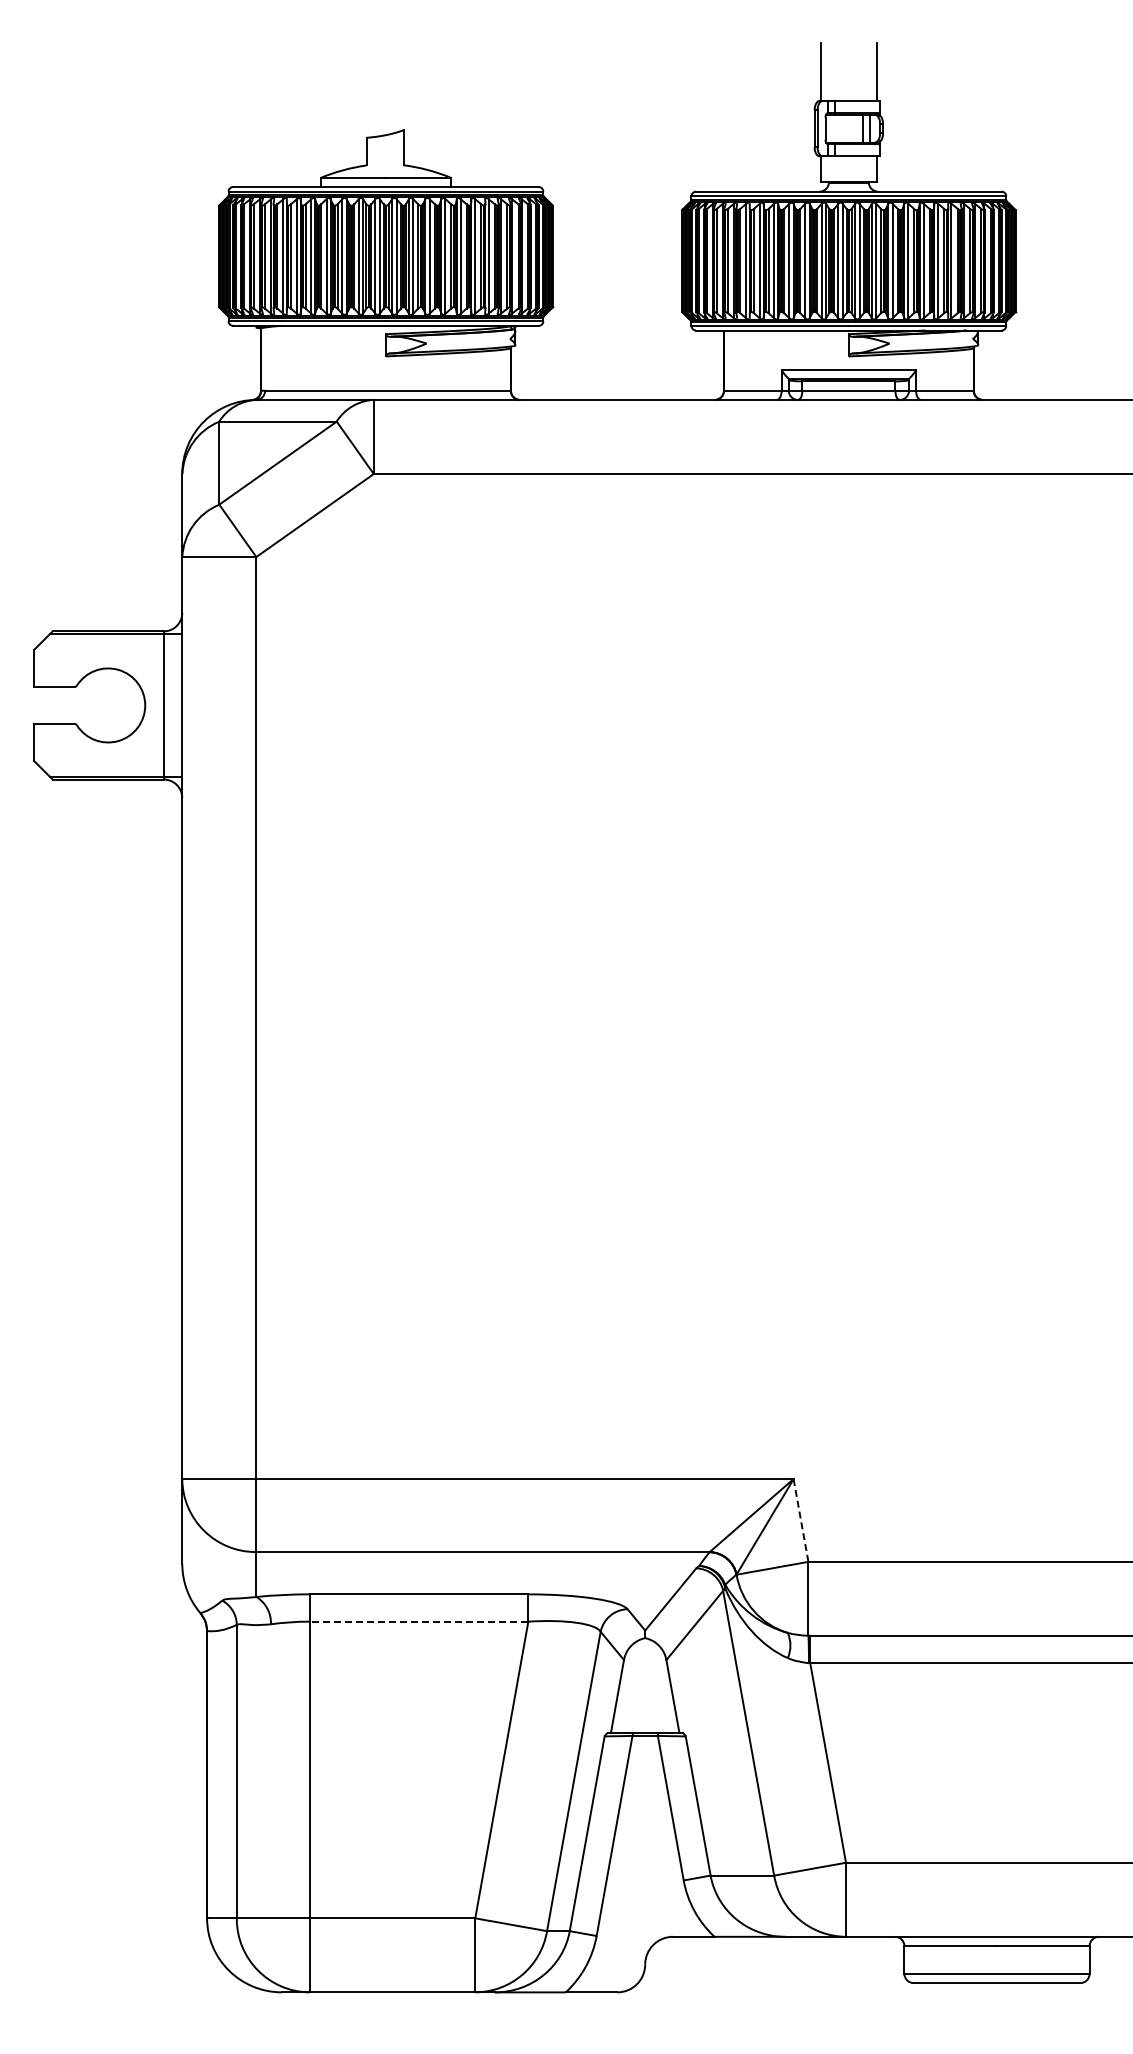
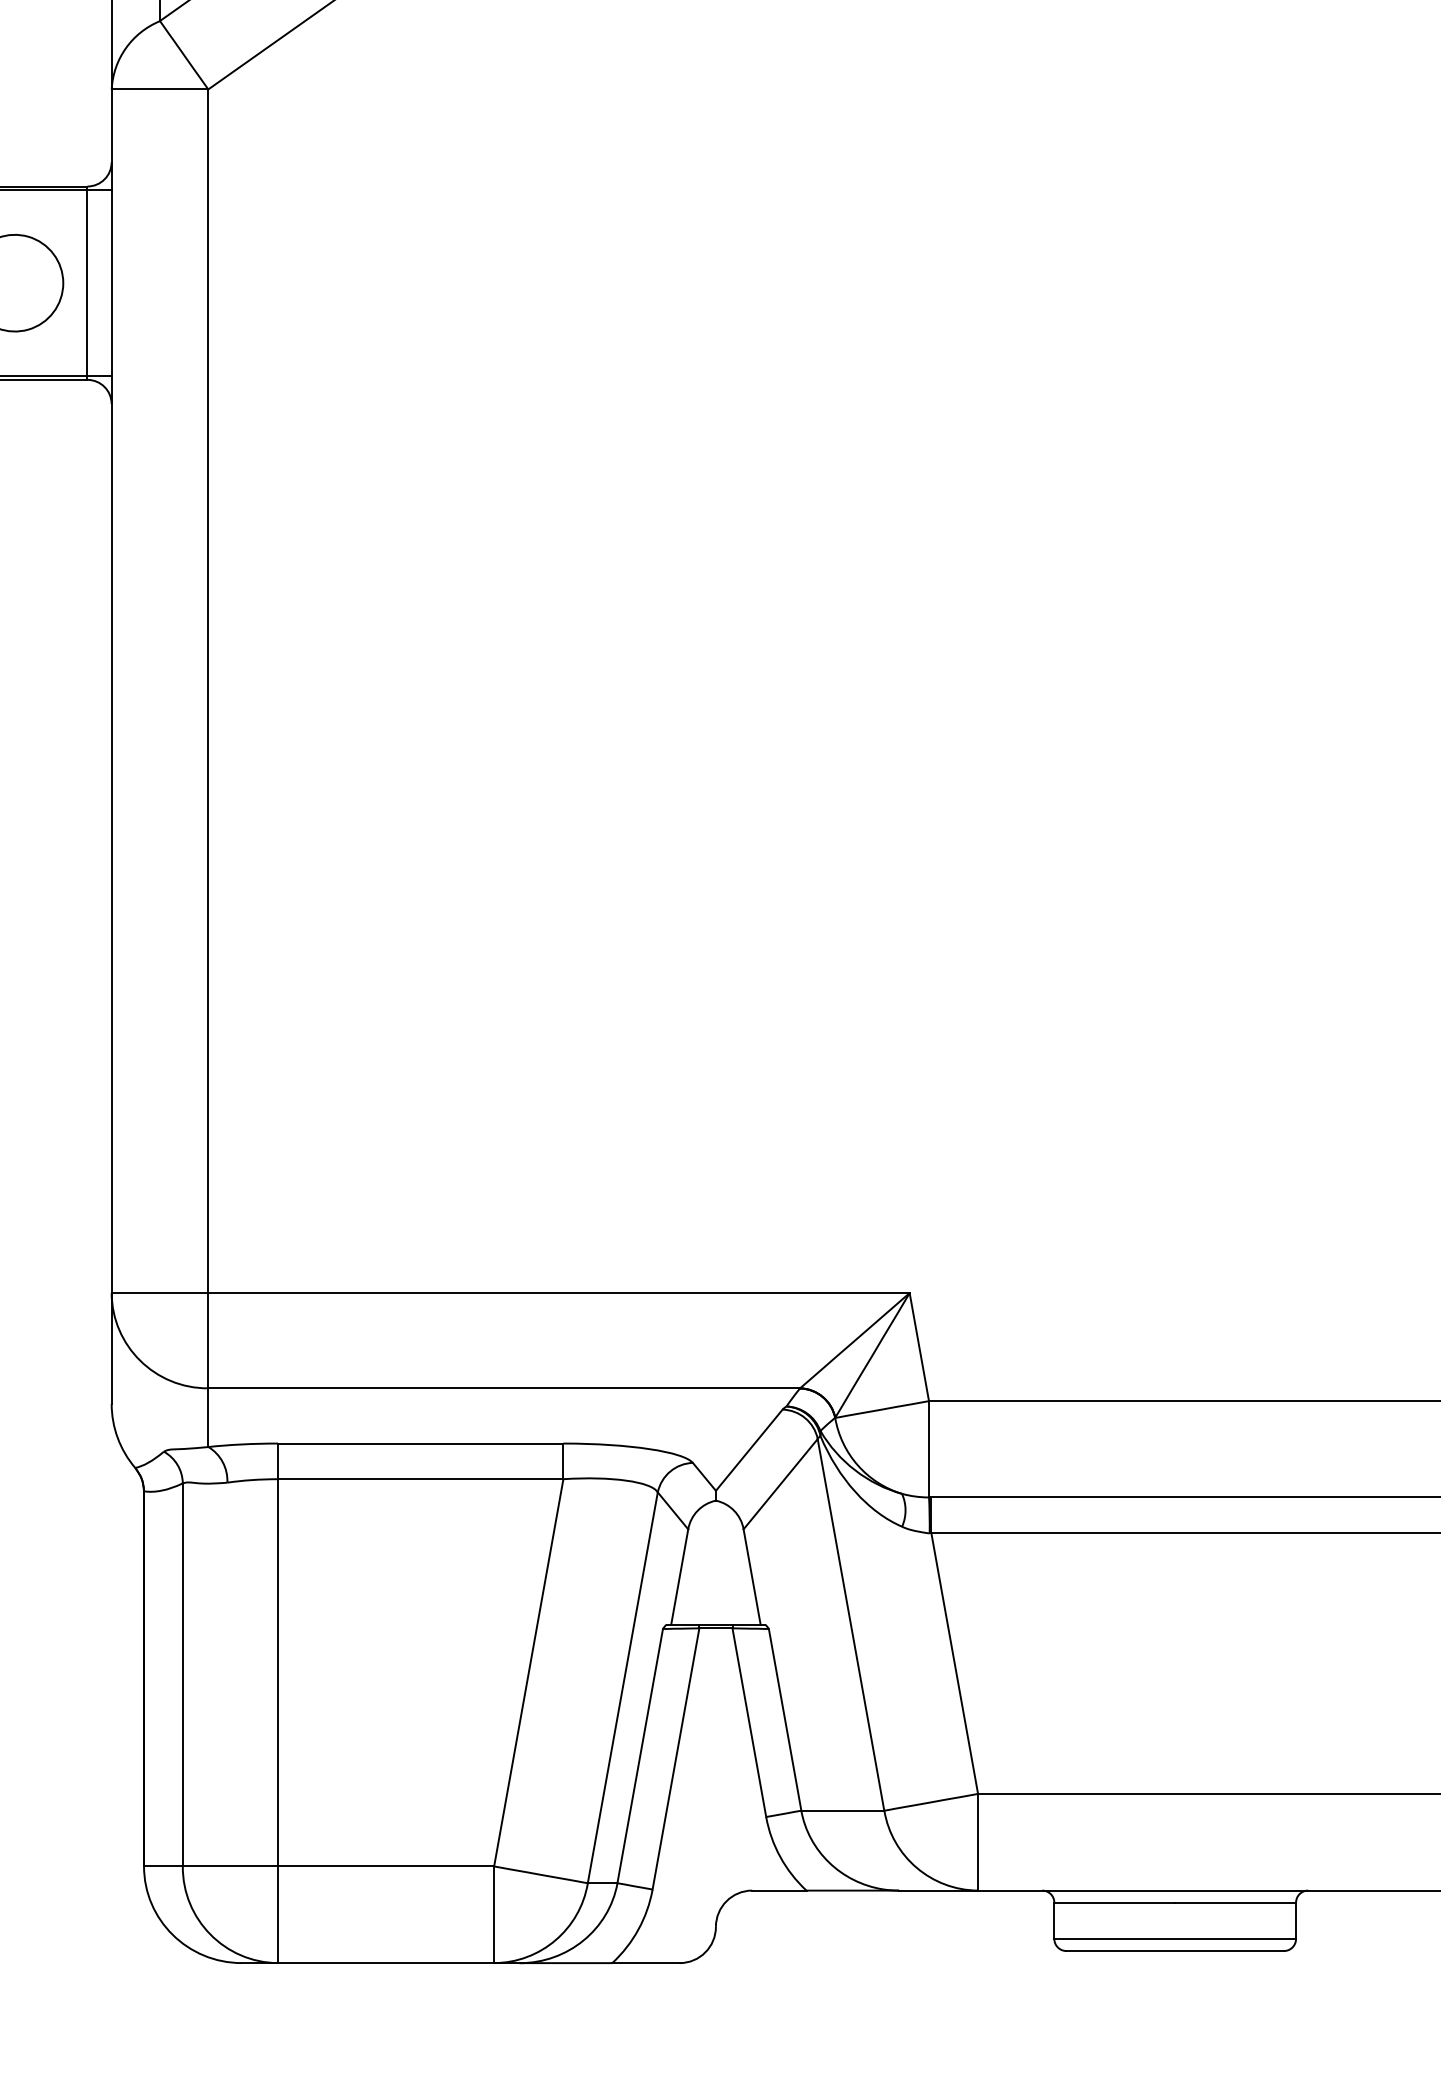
line: (801, 1520) -> (919, 1347), dashed -> solid
line: (418, 1621) -> (420, 1478), dashed -> solid

